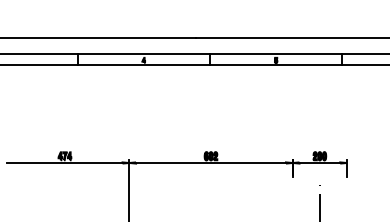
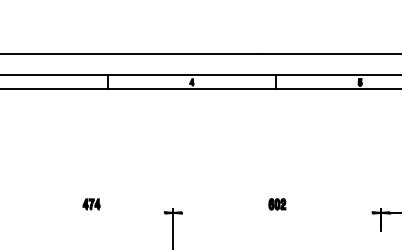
line: (64, 162) -> (91, 212), removed
line: (210, 162) -> (276, 212), removed

